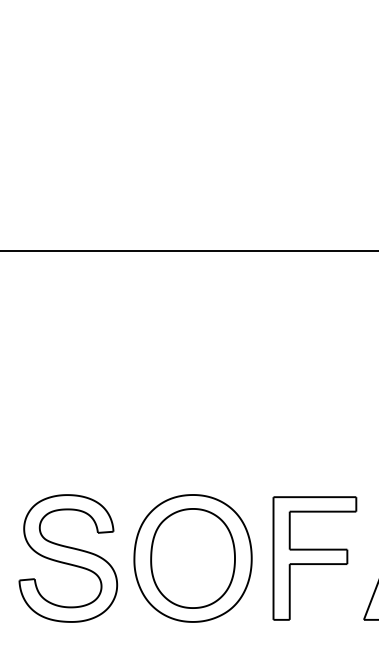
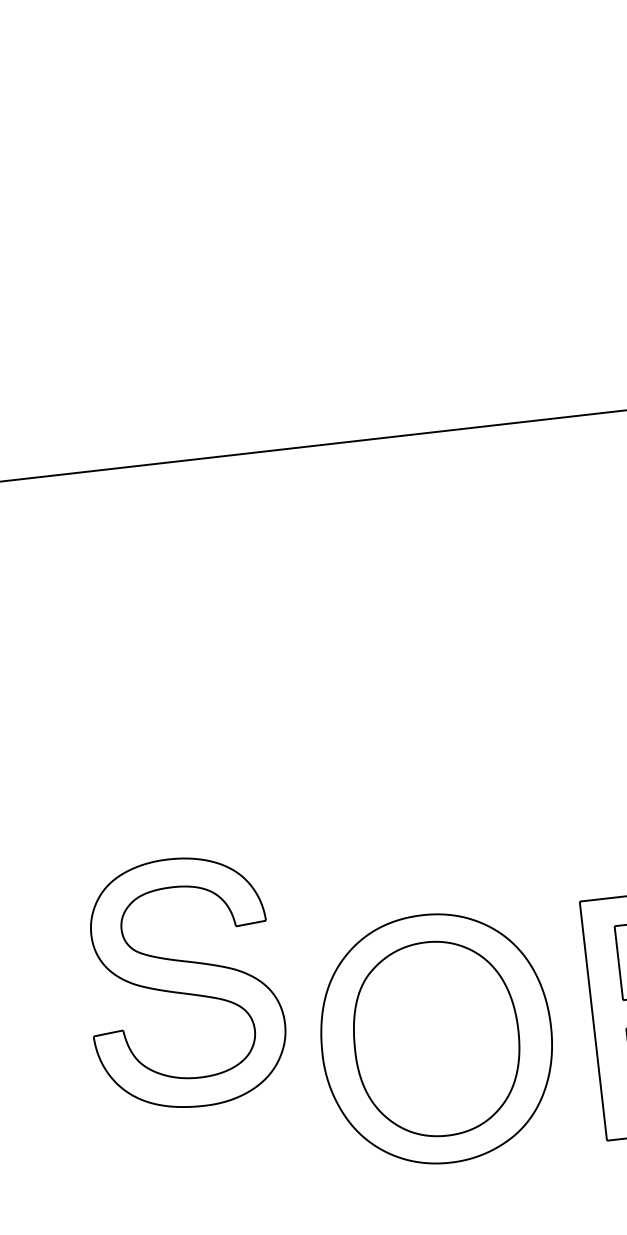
part: (68, 558) -> (184, 982), moved

